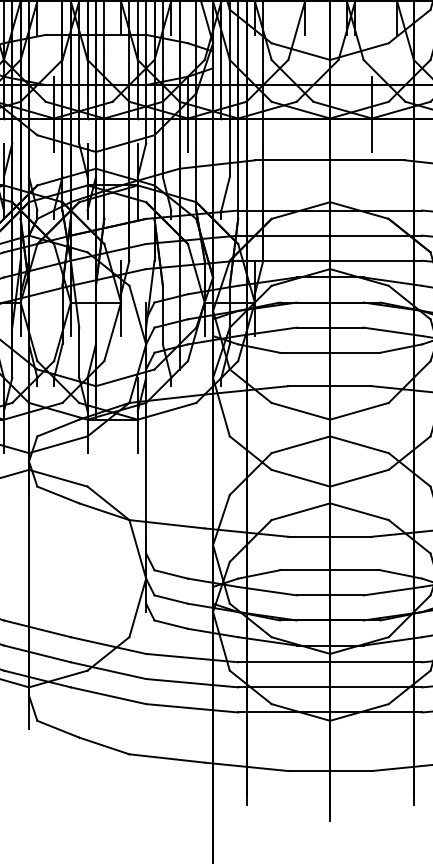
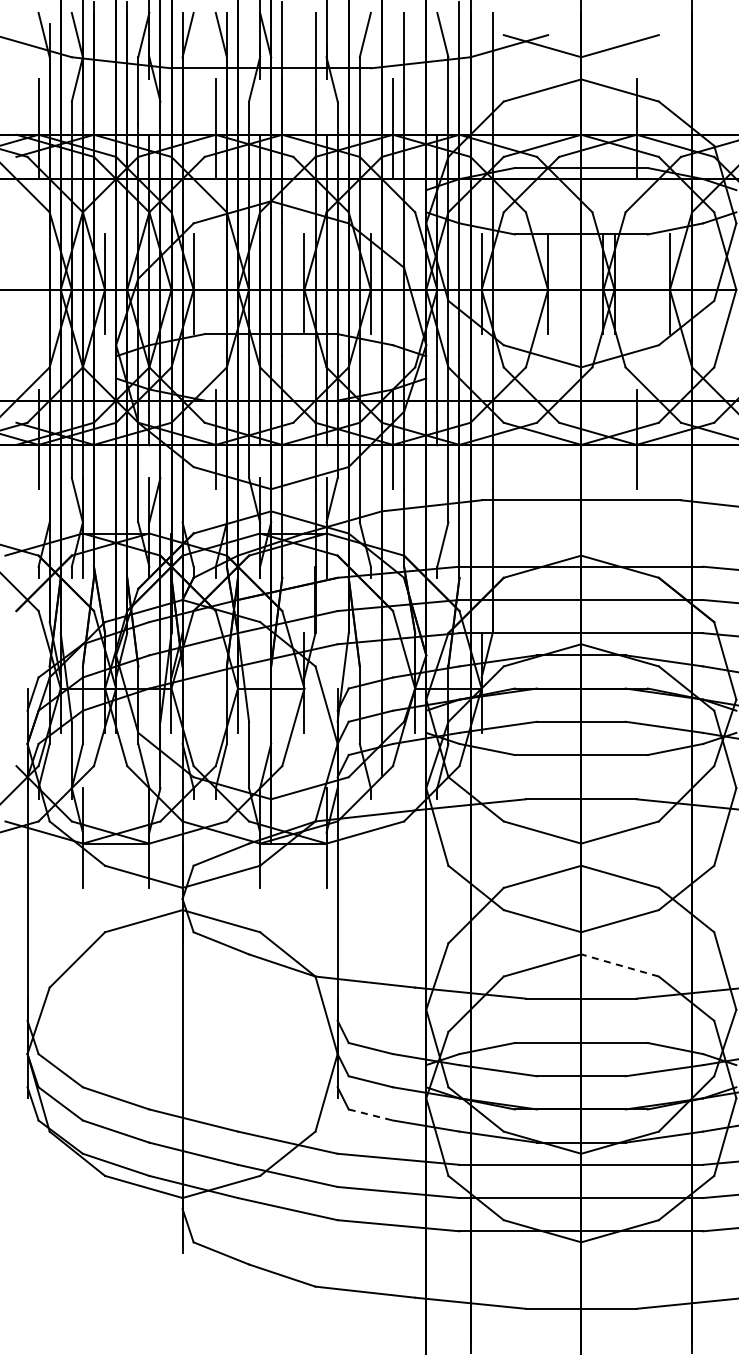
line: (359, 511) -> (619, 965), solid -> dashed
line: (170, 624) -> (370, 1114), solid -> dashed

